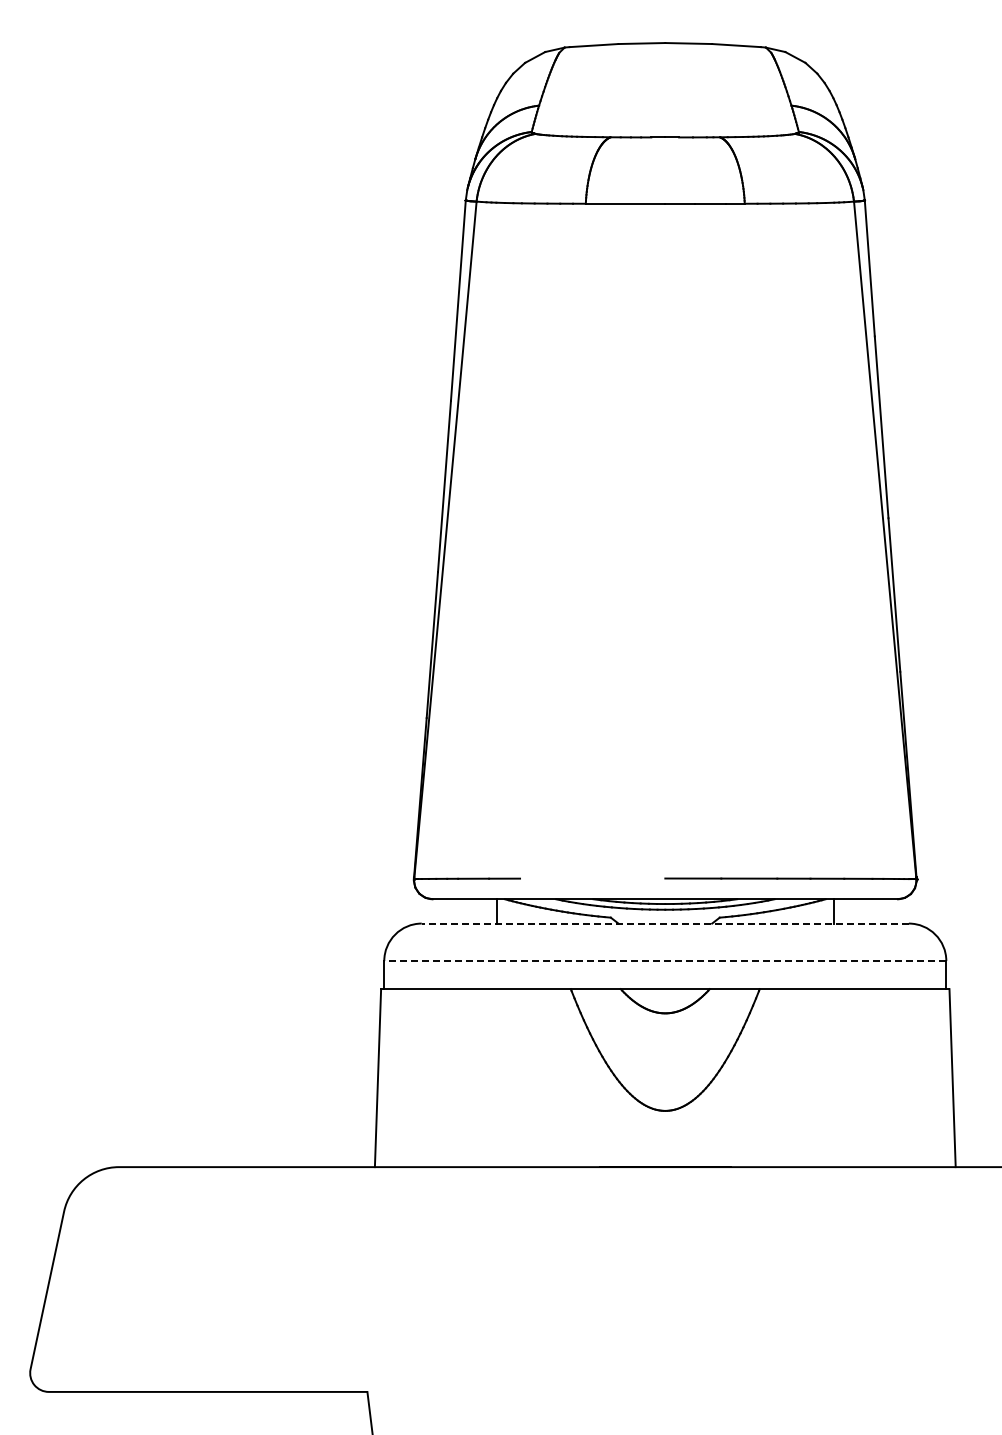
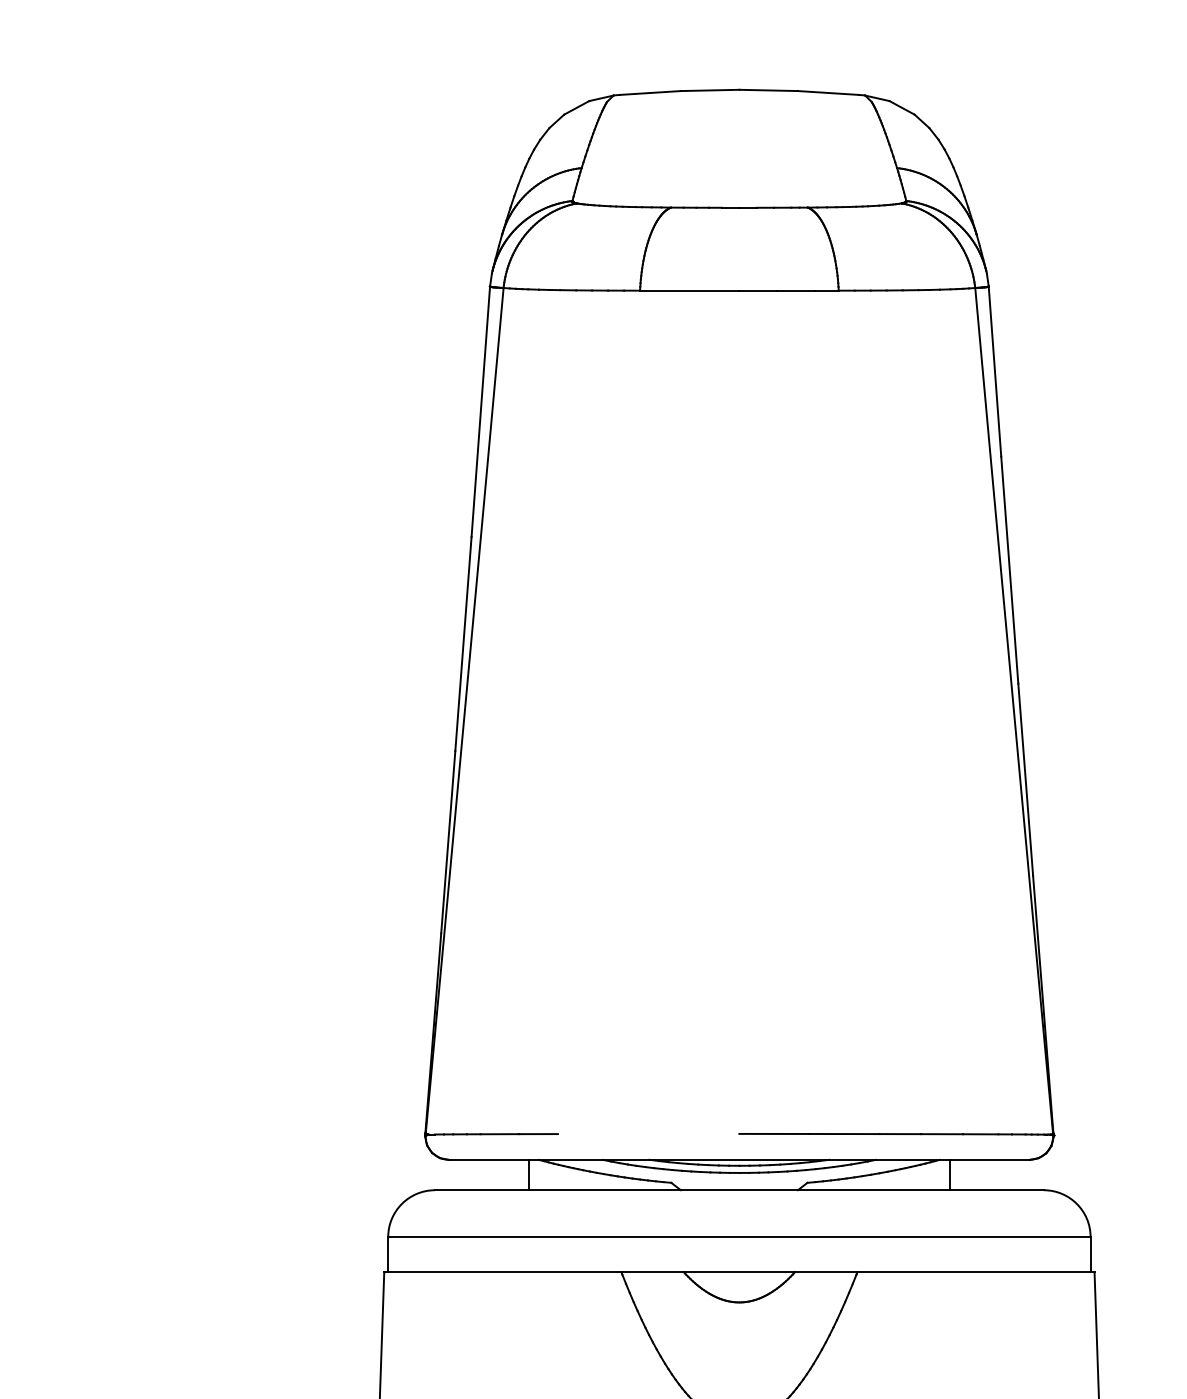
line: (665, 923) -> (739, 1190), dashed -> solid
line: (664, 961) -> (738, 1237), dashed -> solid

